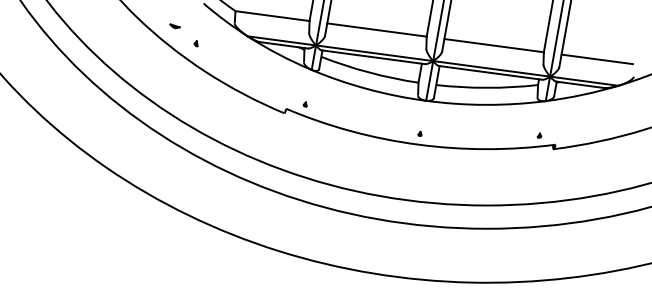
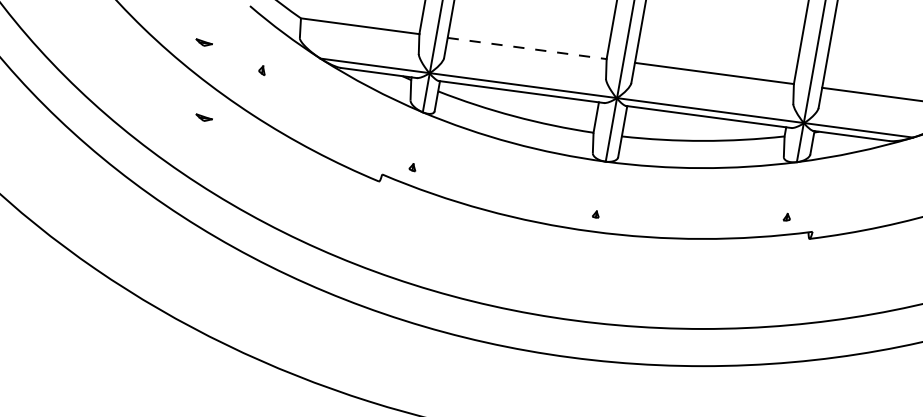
line: (377, 30) -> (527, 49), solid -> dashed
part: (195, 43) -> (261, 70), moved
part: (174, 73) -> (203, 117), added

